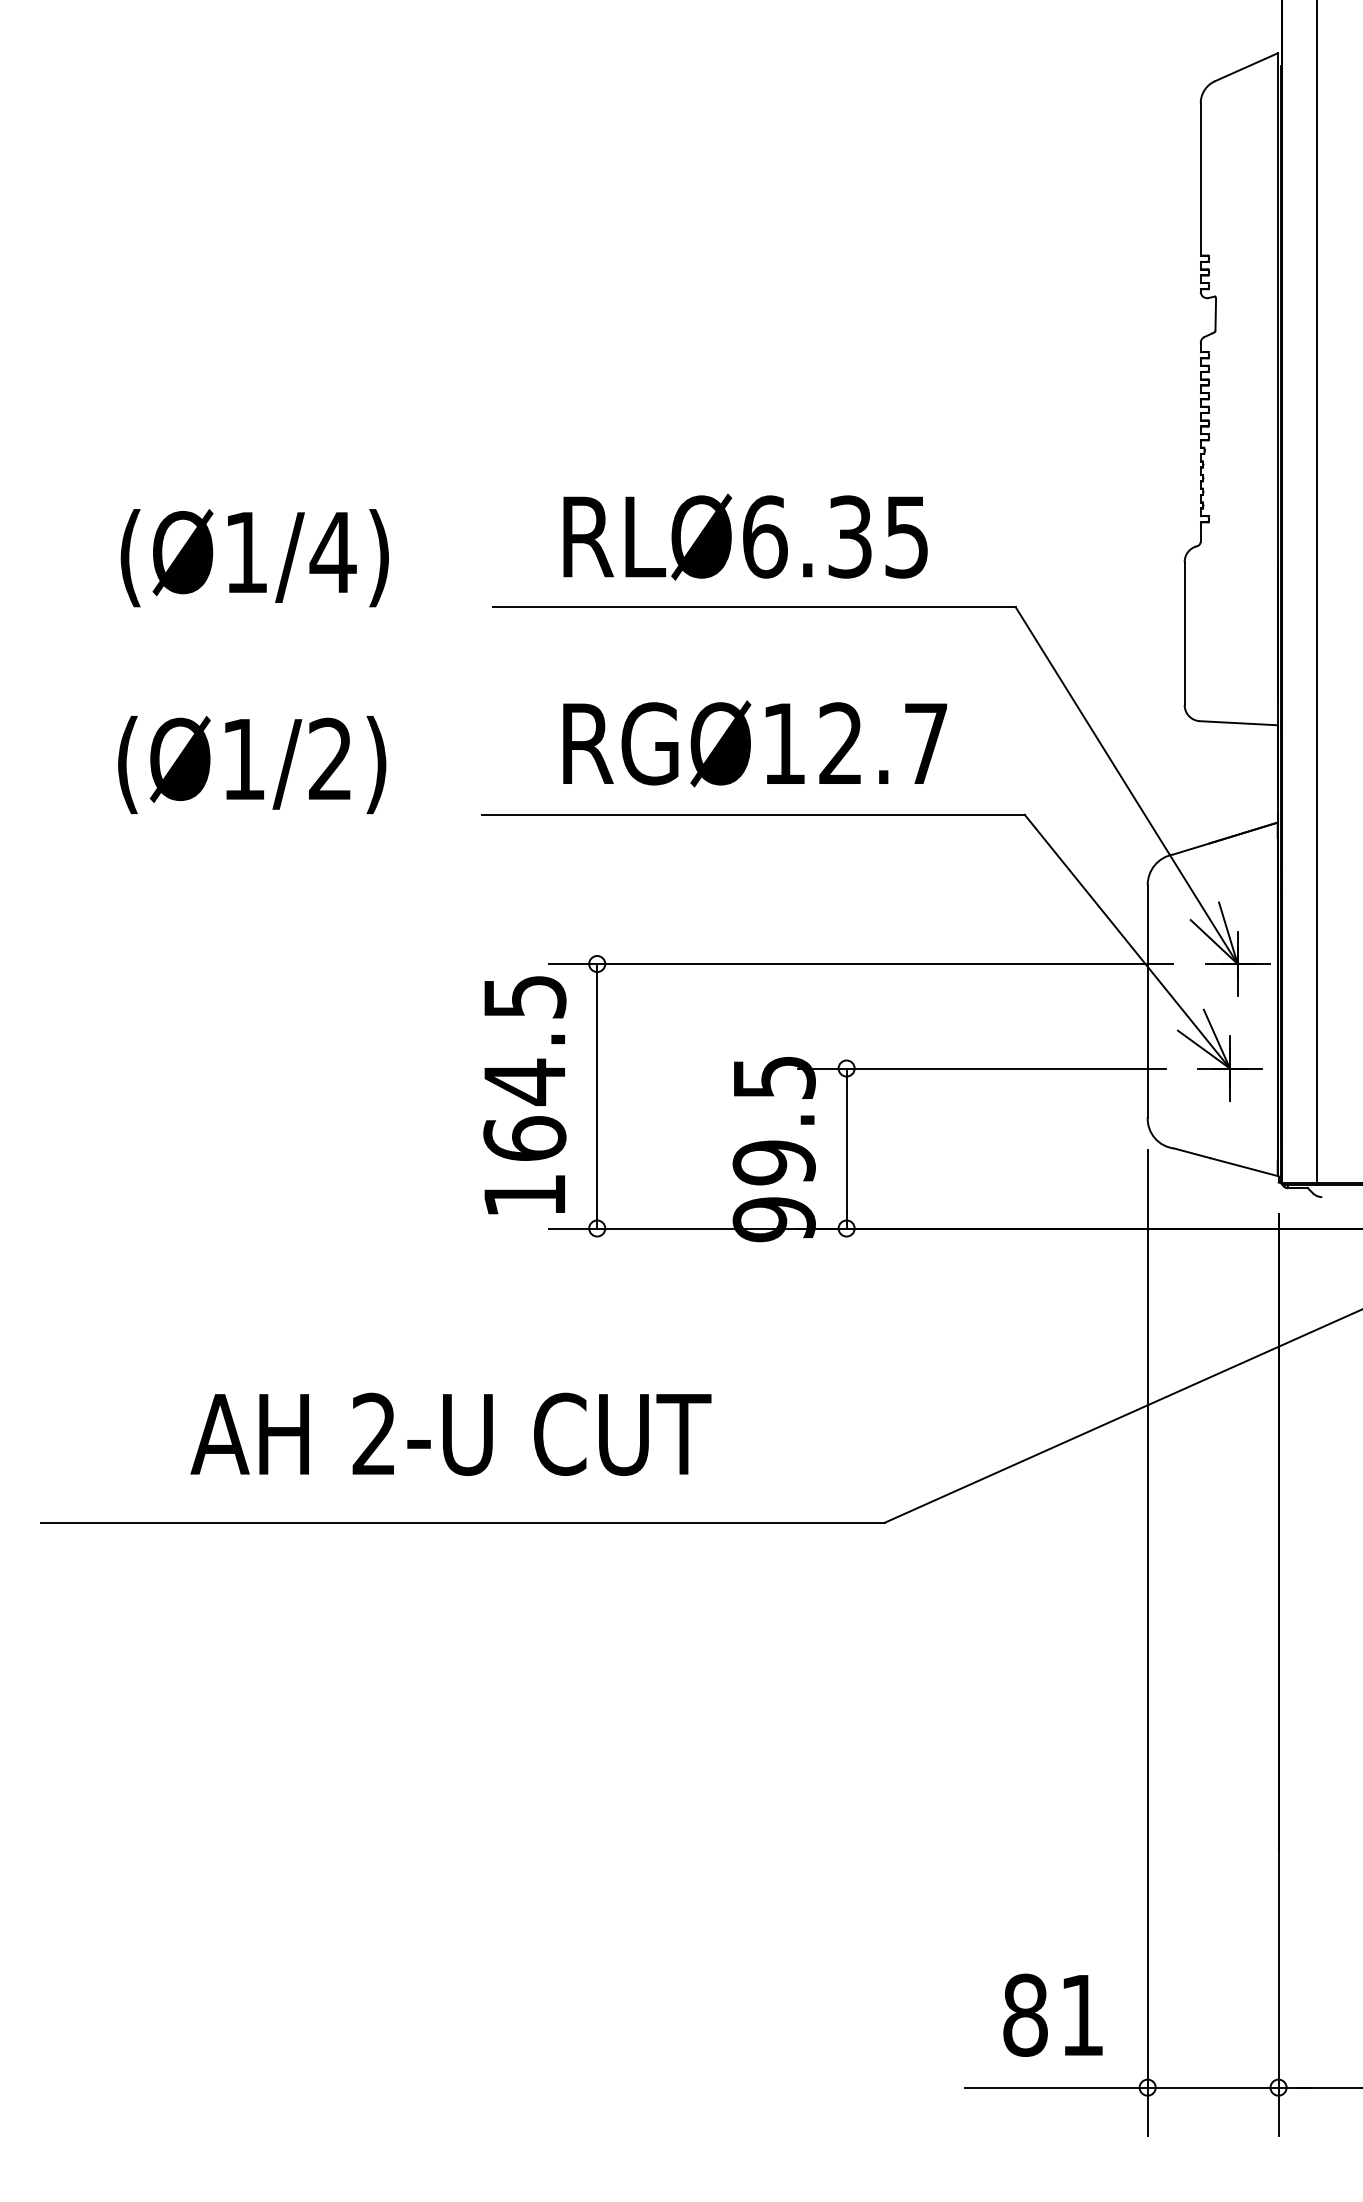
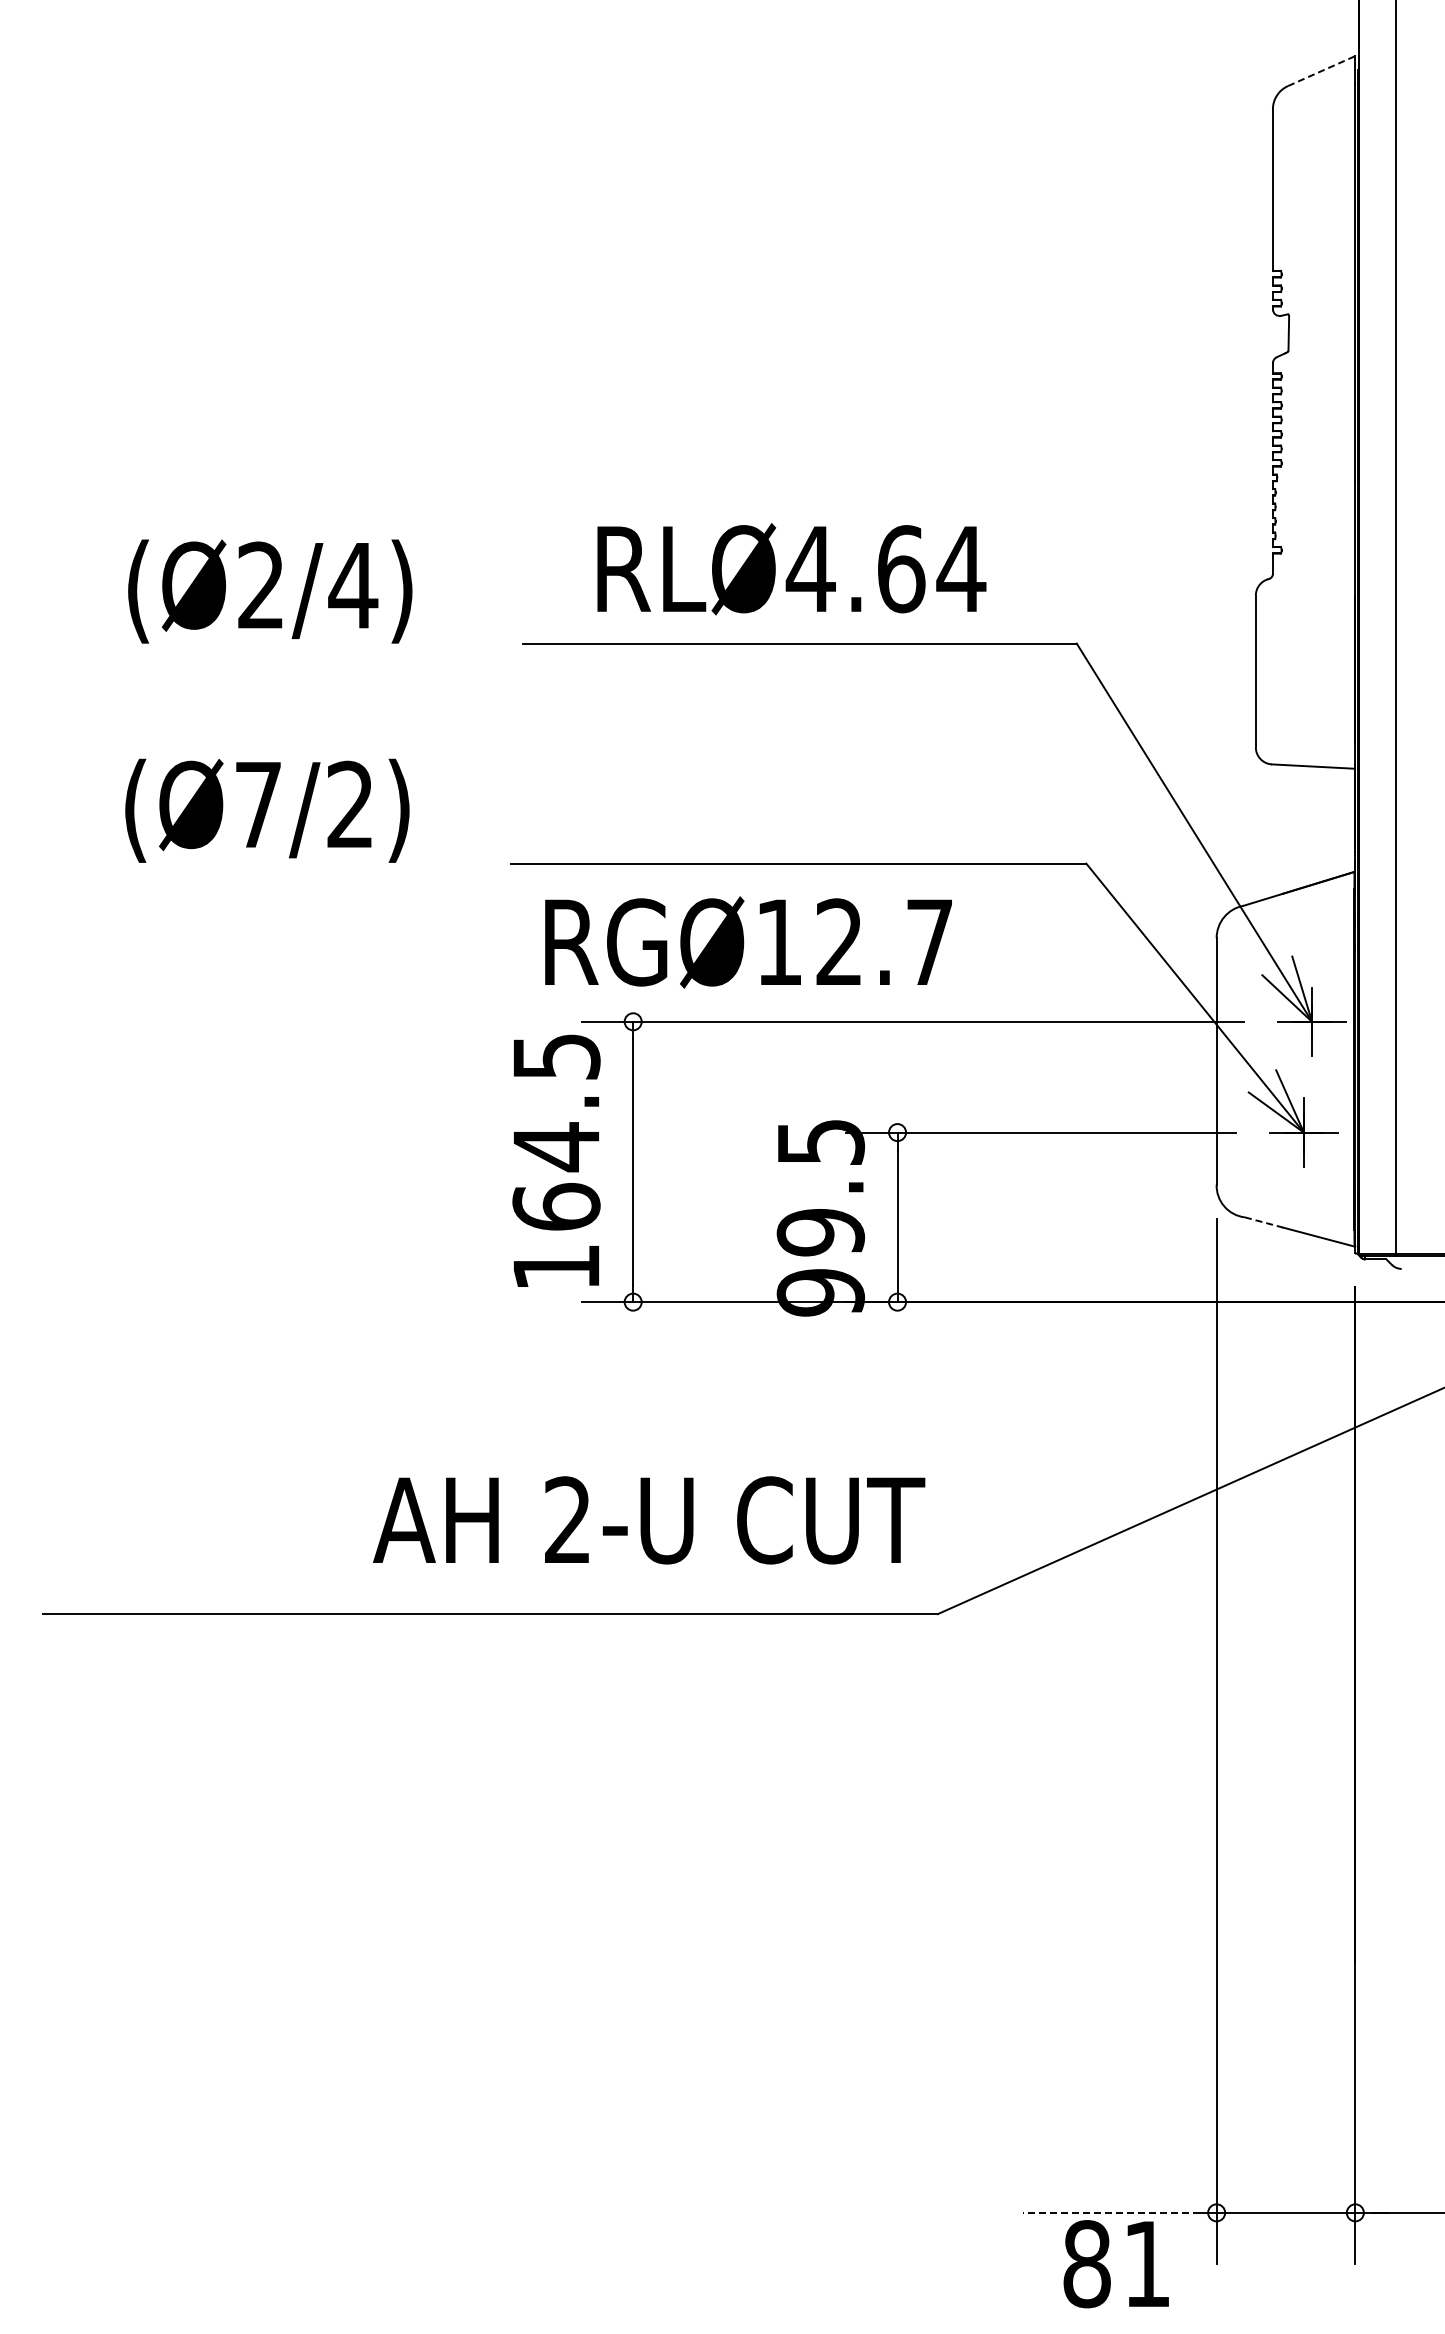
line: (1246, 67) -> (1321, 71), solid -> dashed
text: (835, 537) -> (885, 569), RLØ6.35 -> RLØ4.64
text: (245, 551) -> (260, 584), (Ø1/4) -> (Ø2/4)
text: (755, 743) -> (748, 942), moved
text: (243, 759) -> (258, 804), (Ø1/2) -> (Ø7/2)
line: (1192, 1153) -> (1264, 1222), solid -> dashed
text: (451, 1434) -> (649, 1520), moved
text: (1052, 2015) -> (1115, 2264), moved
line: (1047, 2087) -> (1110, 2212), solid -> dashed

